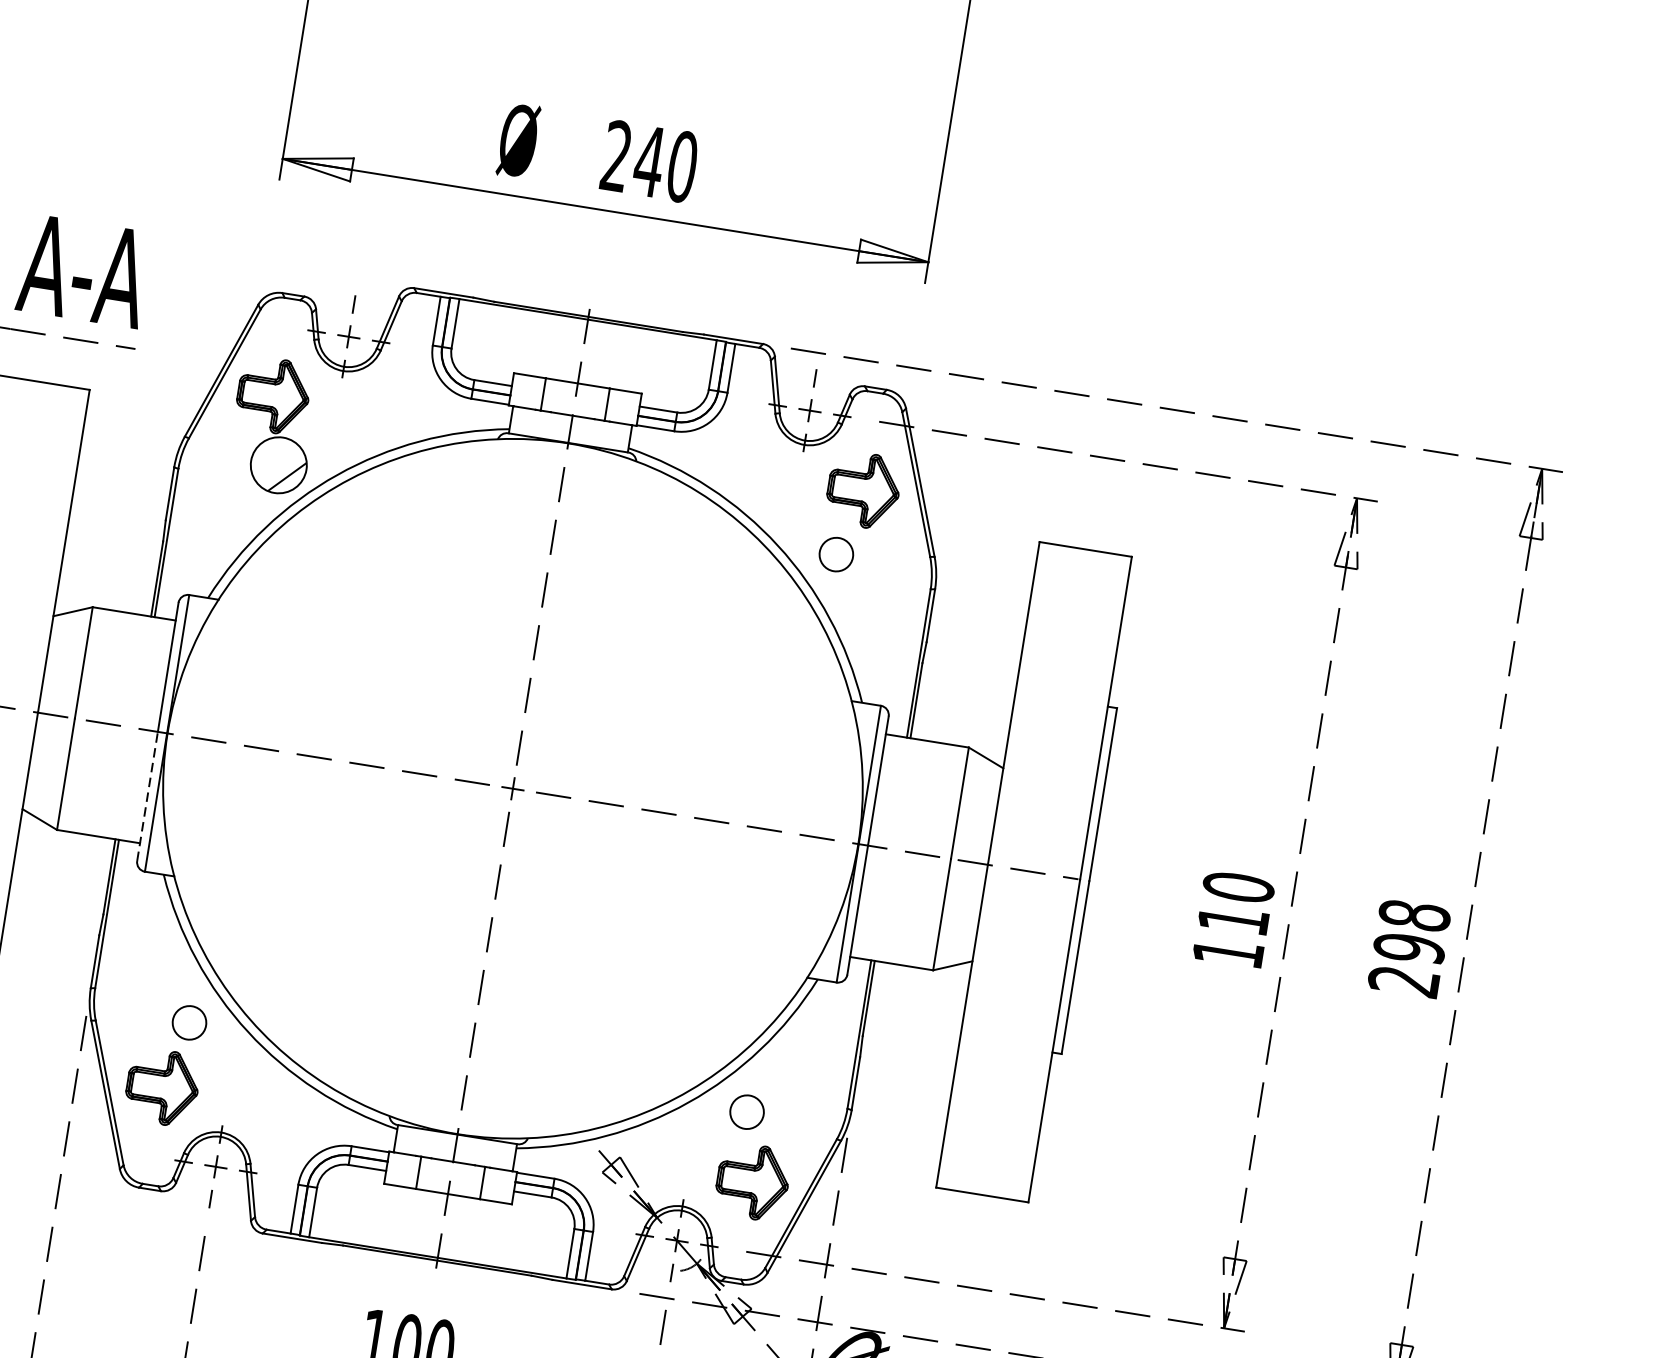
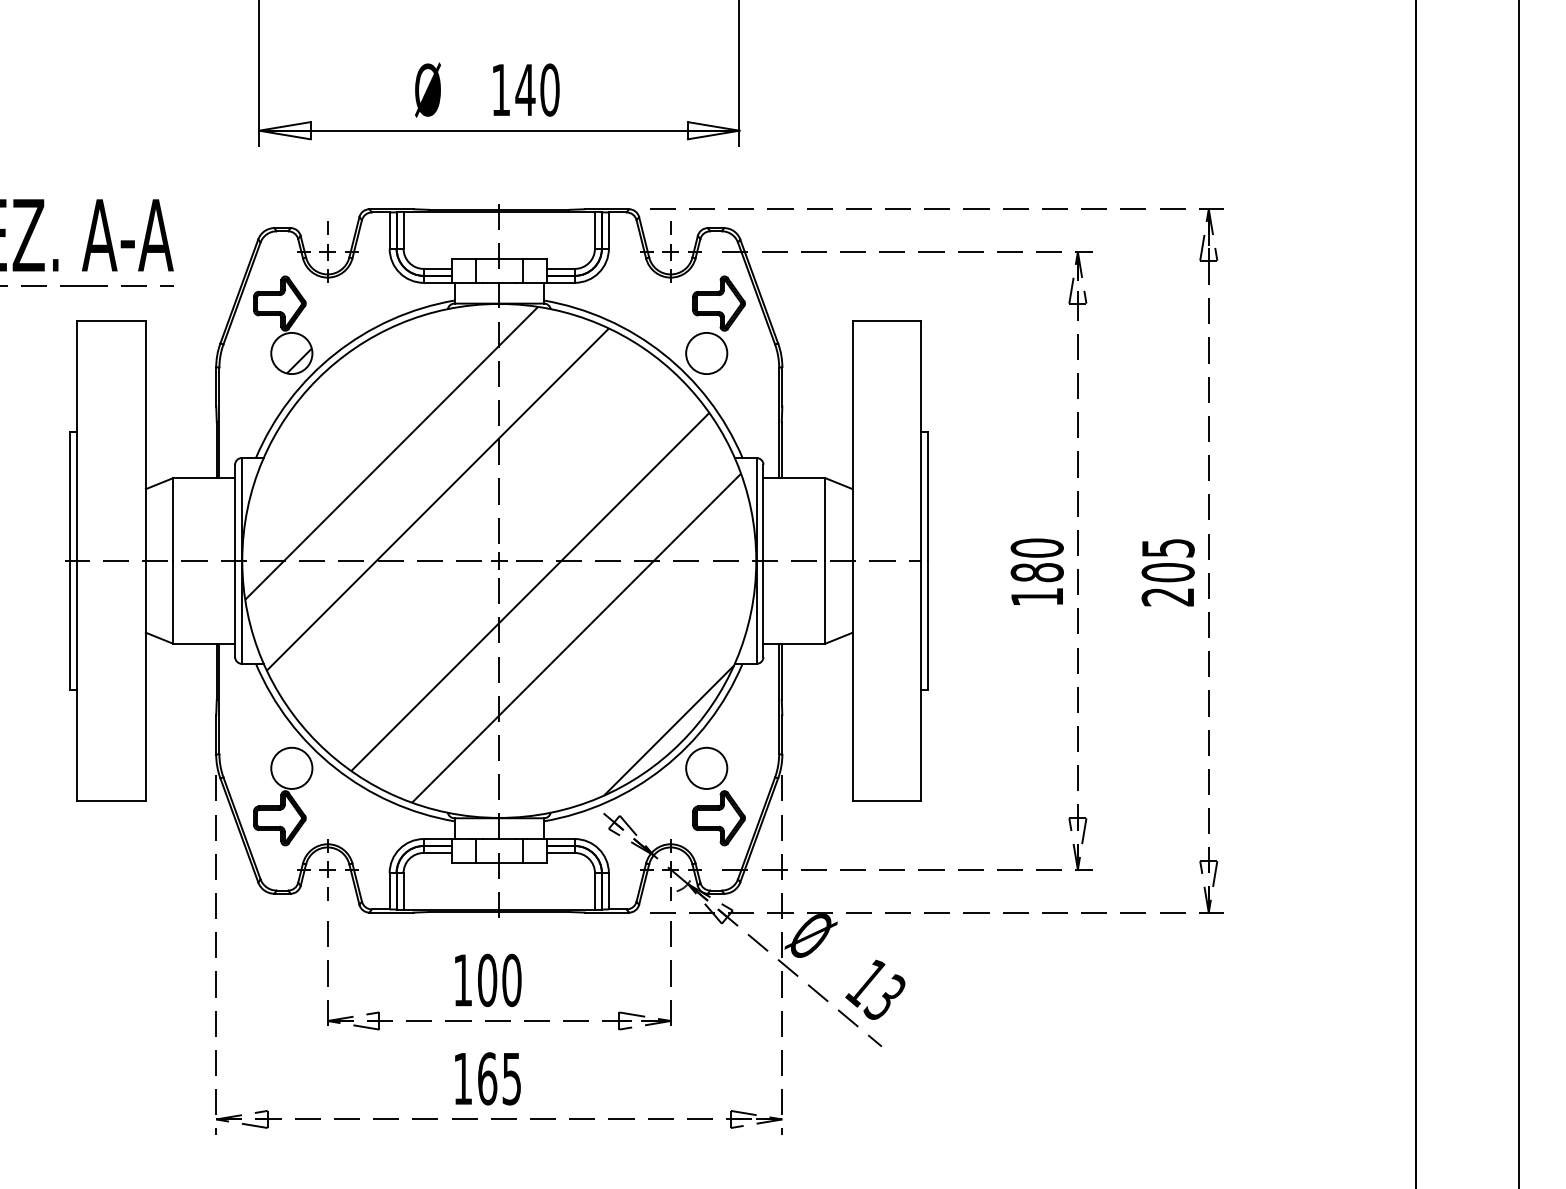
text: (616, 155) -> (500, 89), 240 -> 140
circle: (836, 554) -> (706, 353), size x1.67
hatch: (506, 778) -> (493, 554), added
line: (148, 795) -> (235, 608), dashed -> solid
text: (1232, 919) -> (1036, 572), 110 -> 180
text: (1411, 932) -> (1167, 560), 298 -> 205
circle: (189, 1021) -> (291, 767), size x1.67
circle: (746, 1110) -> (706, 767), size x1.67

